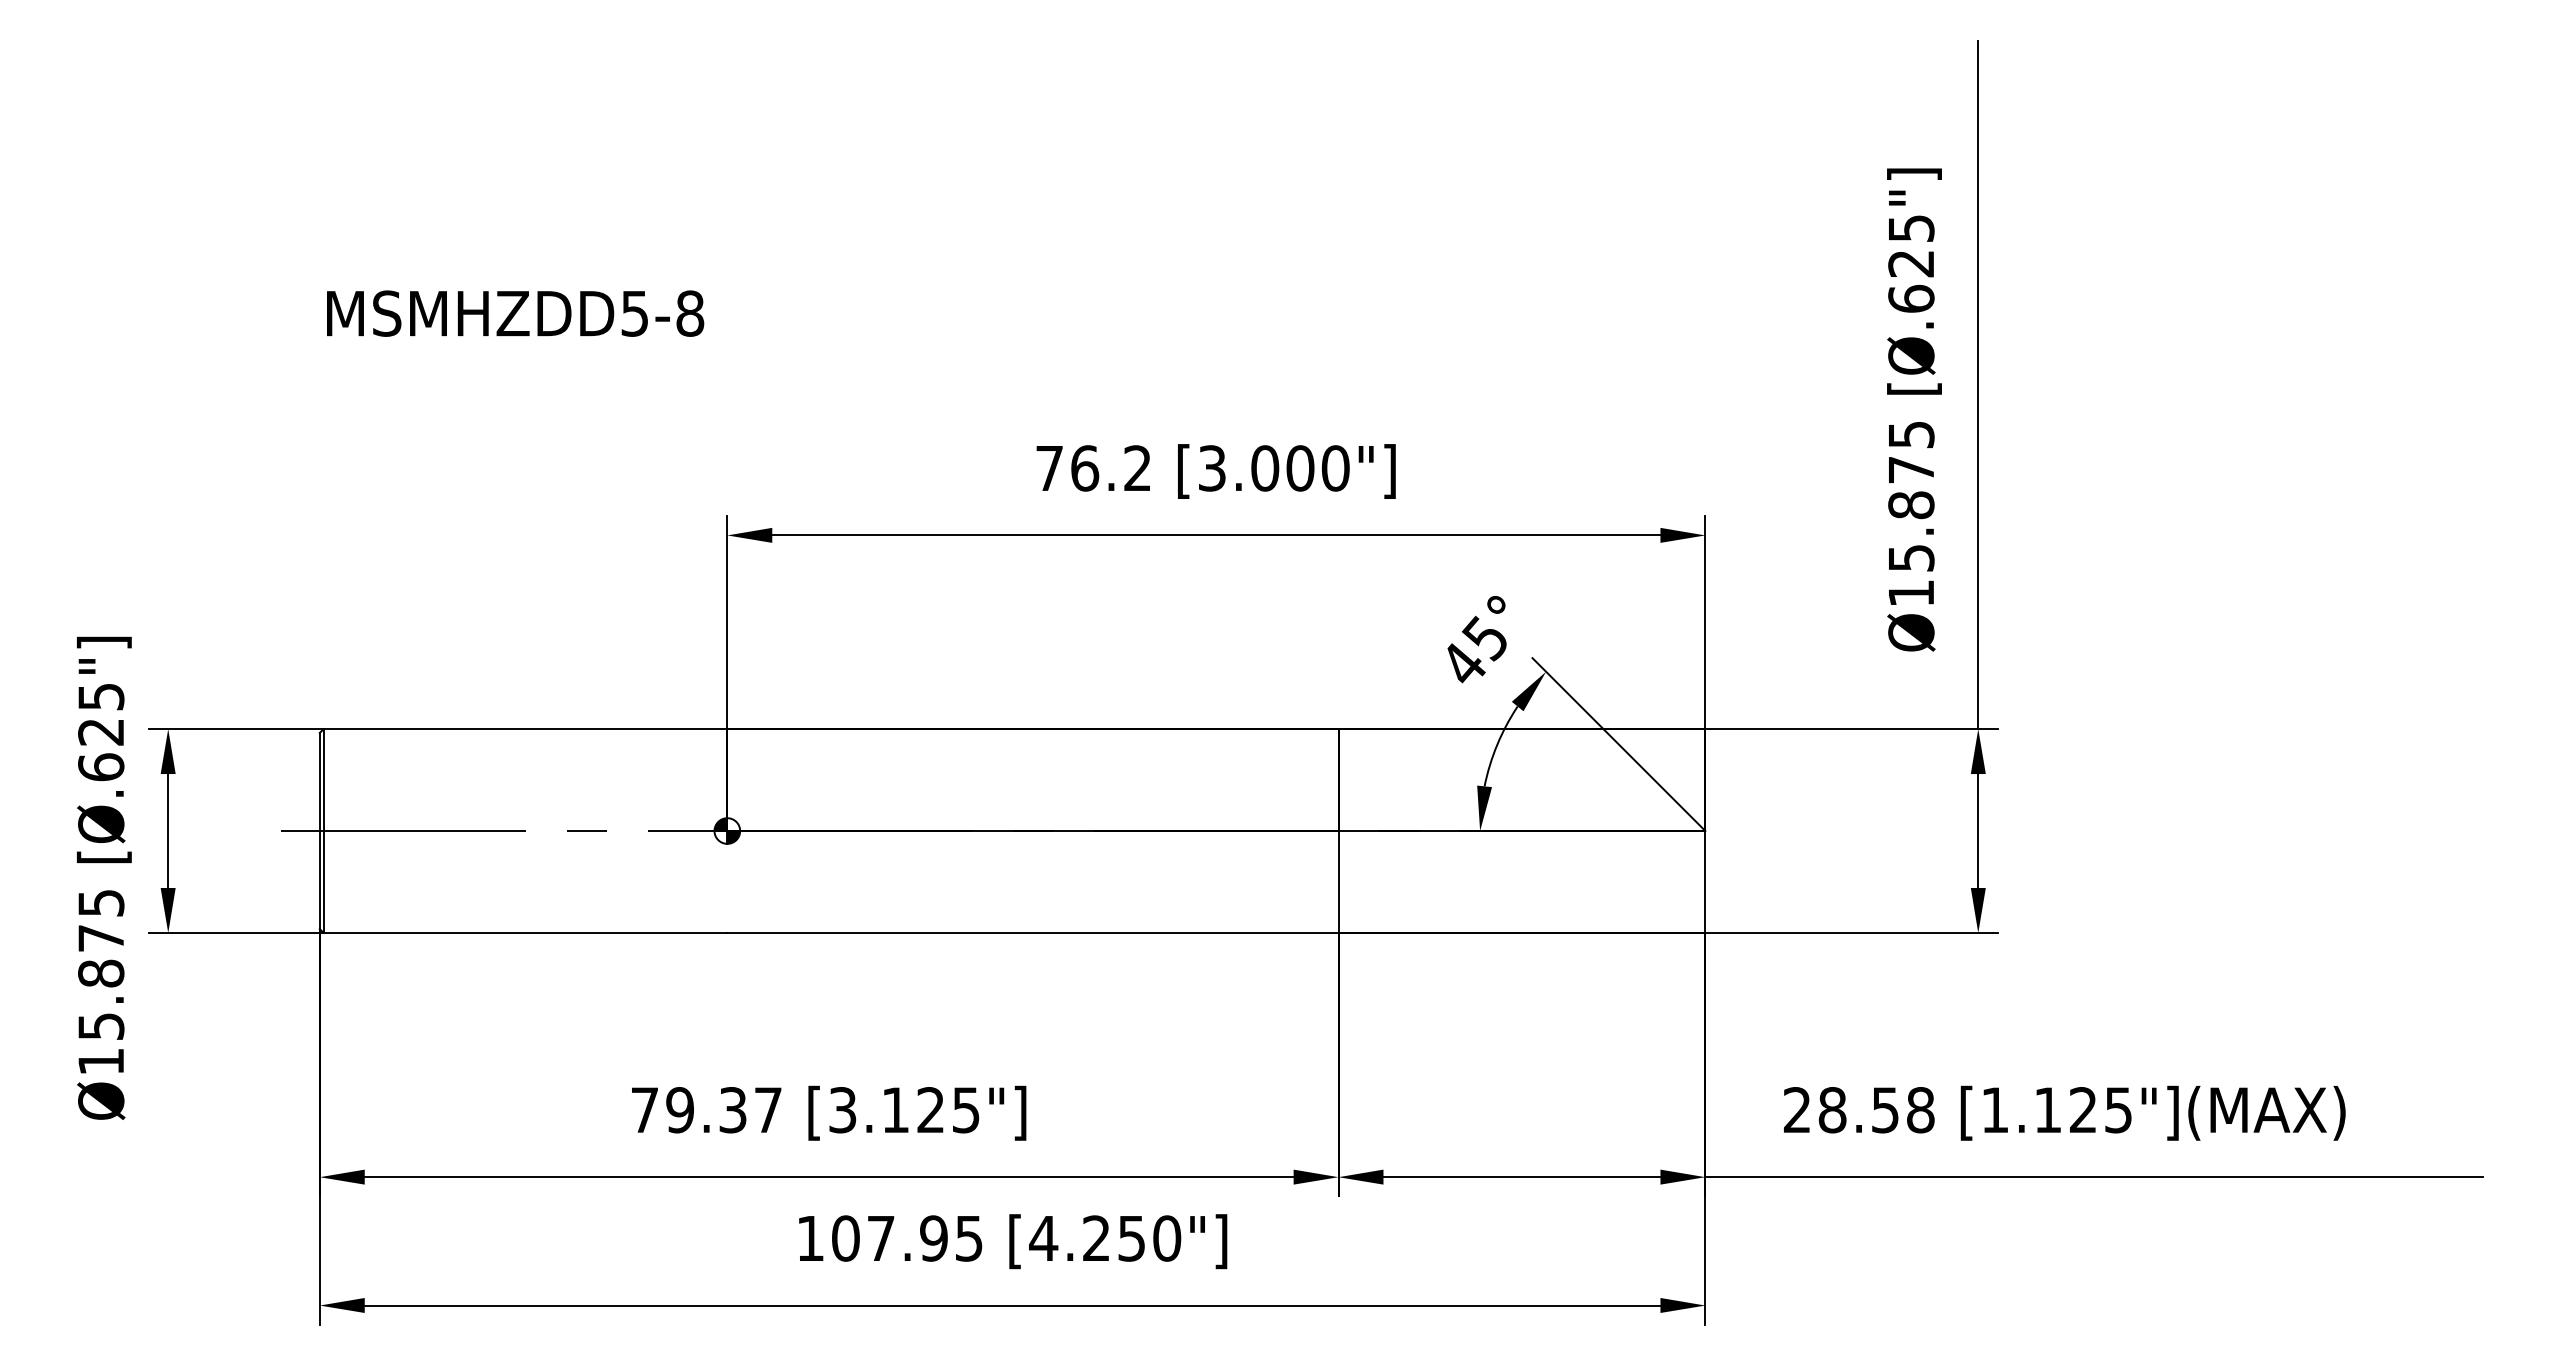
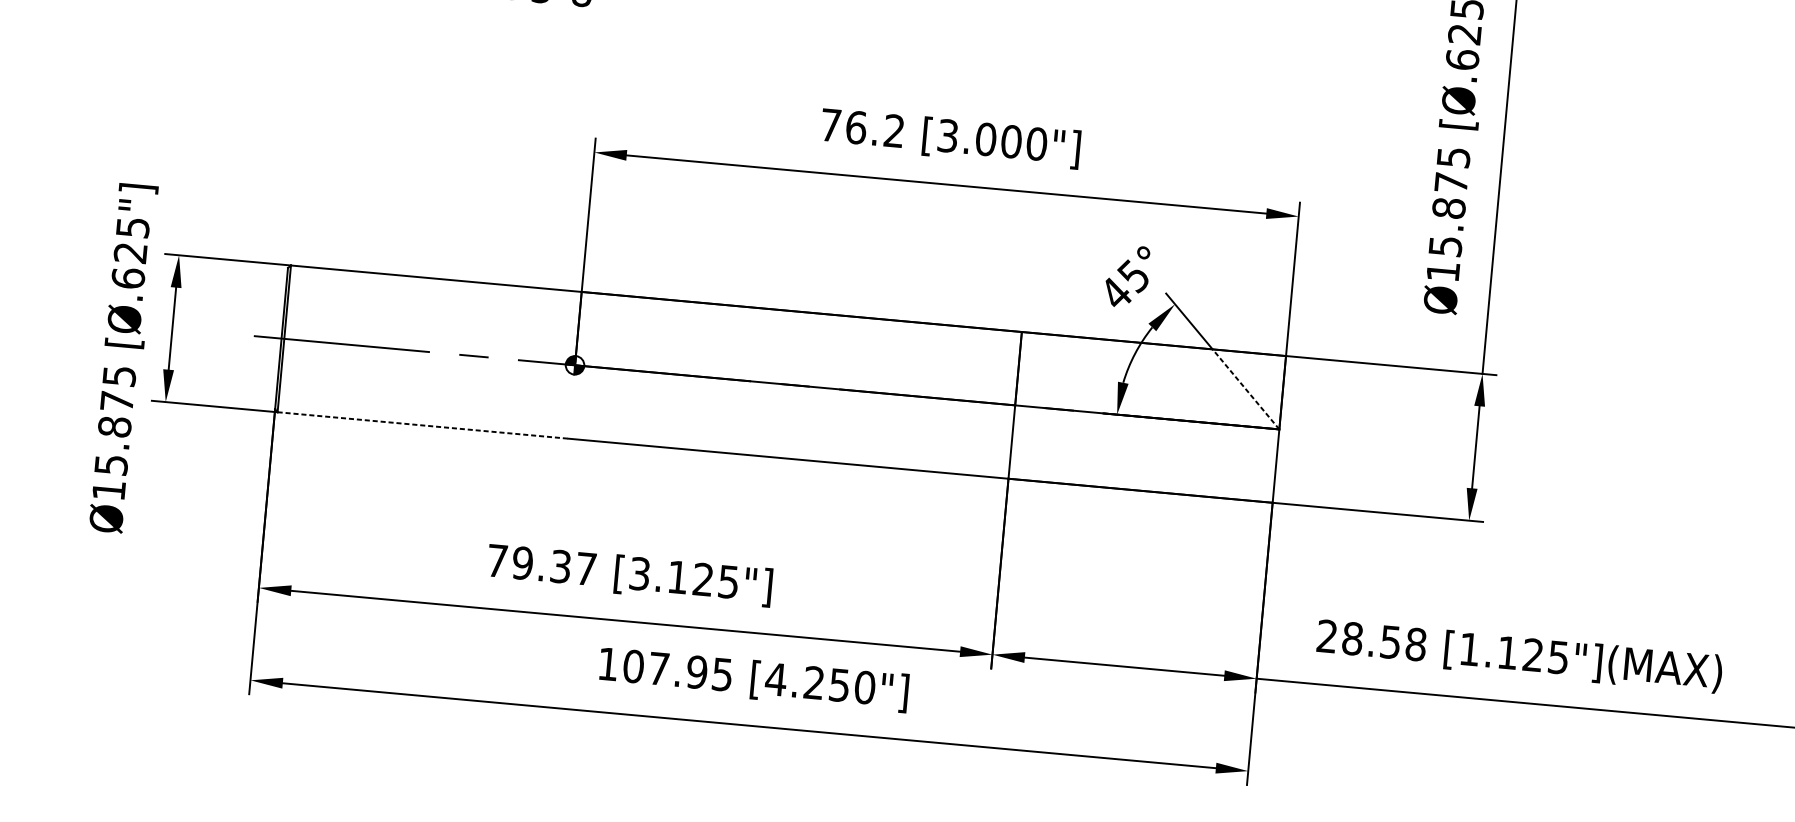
line: (1654, 779) -> (1246, 388), solid -> dashed
line: (525, 932) -> (423, 425), solid -> dashed

